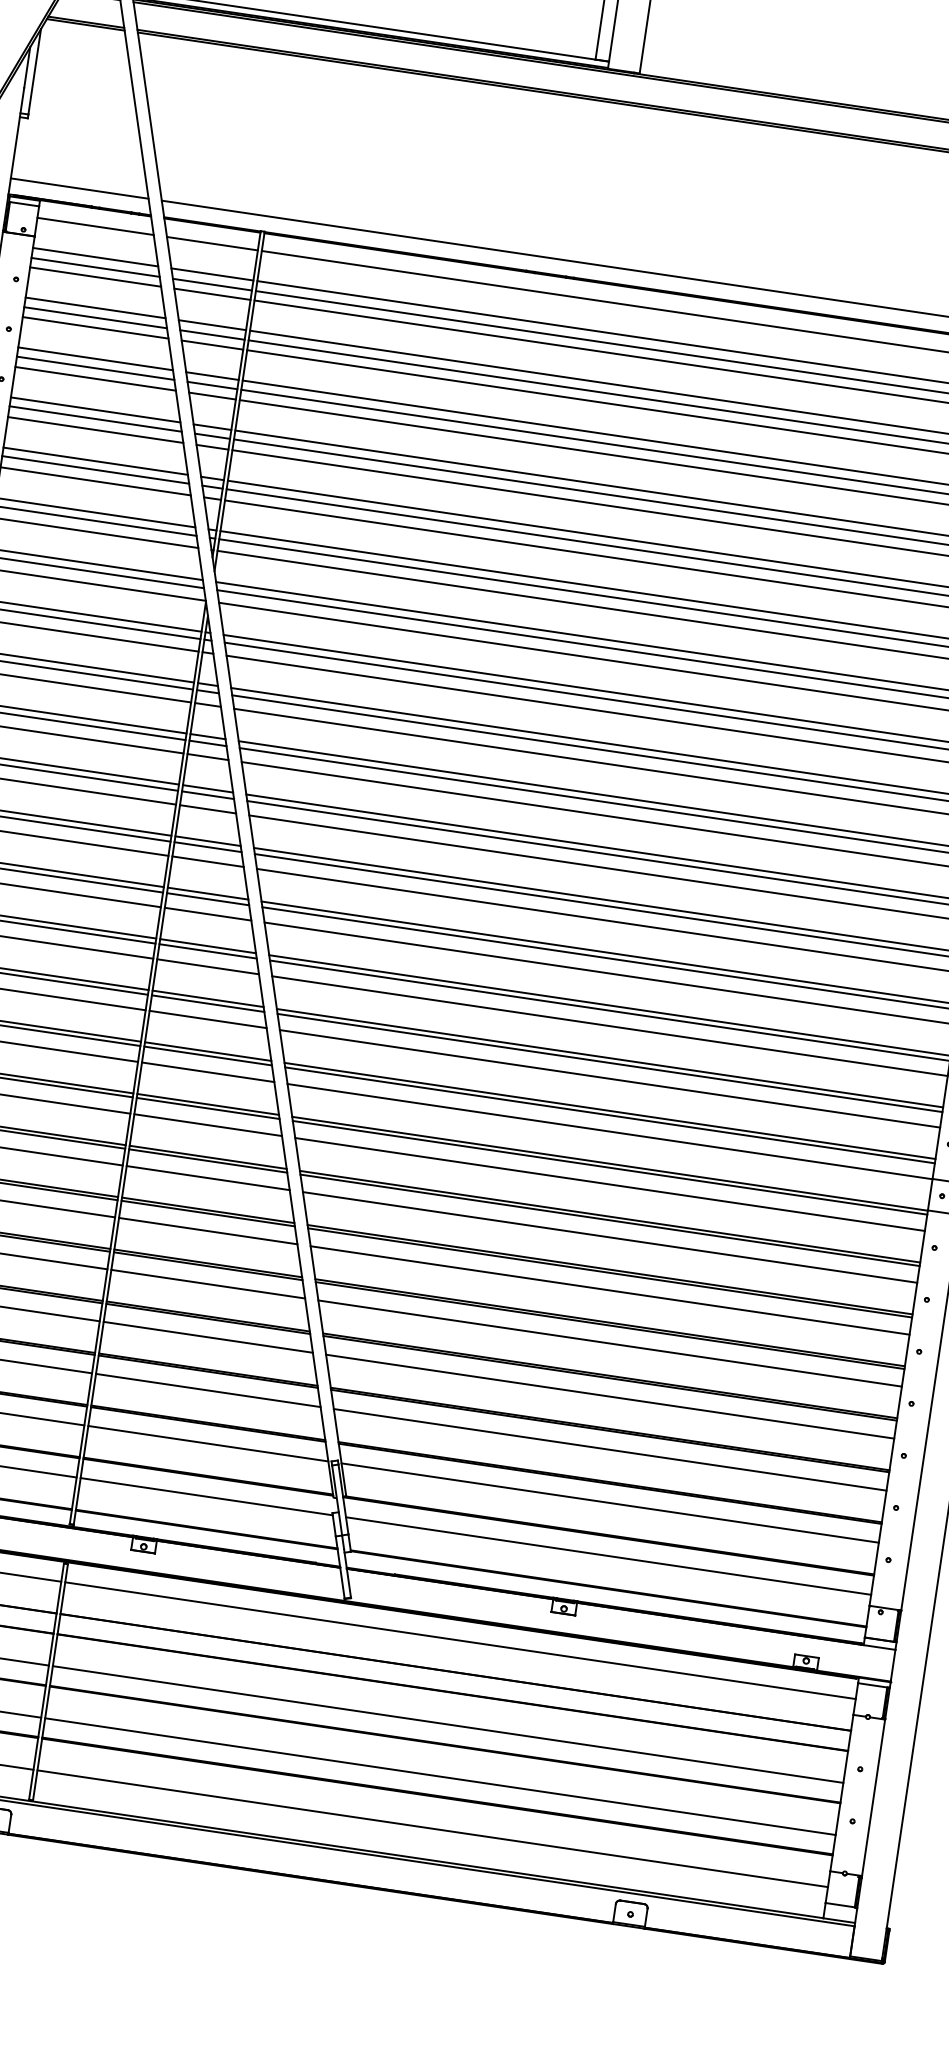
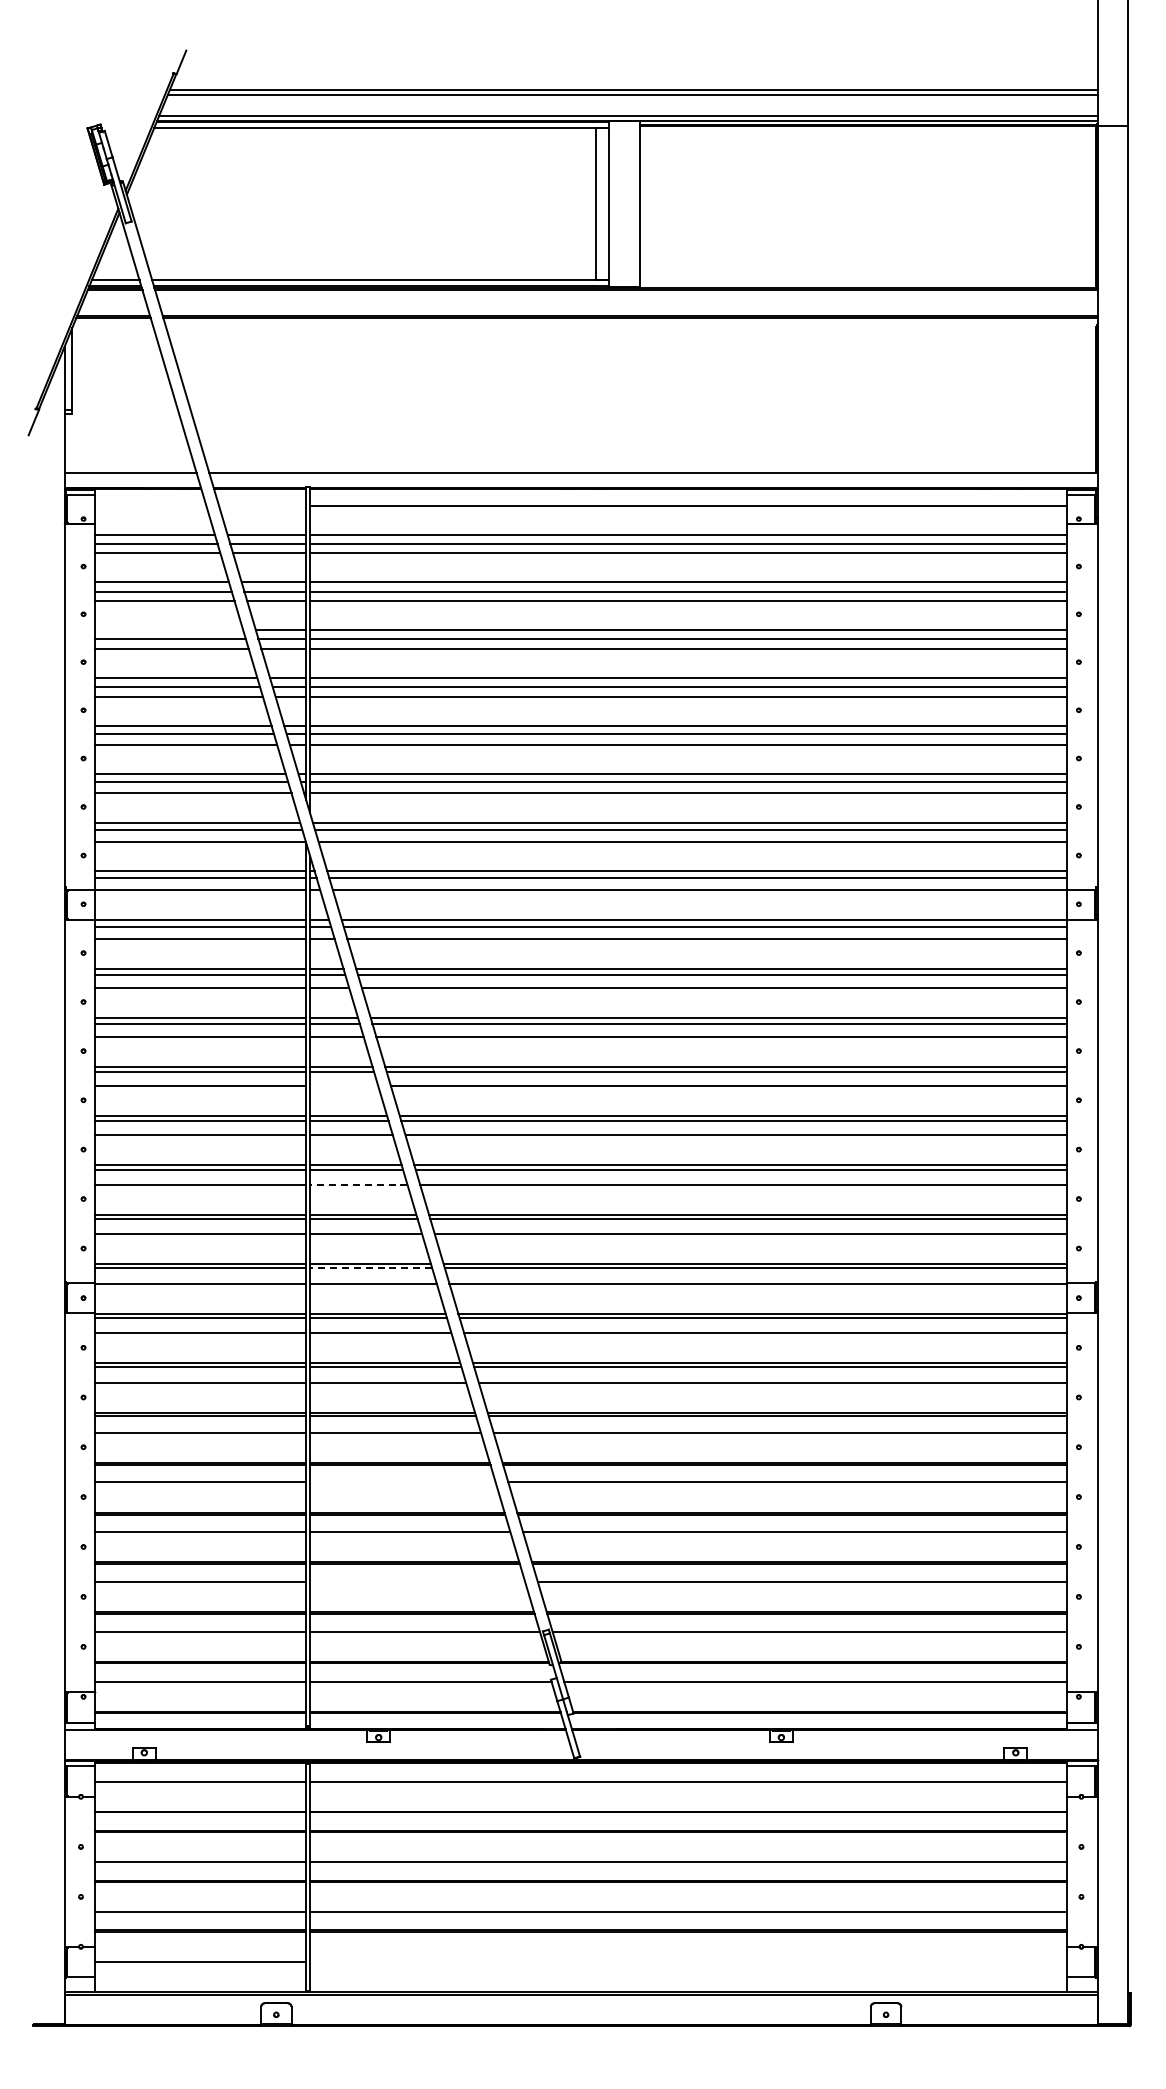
line: (95, 225) -> (150, 505), removed
line: (212, 243) -> (262, 505), removed
line: (95, 359) -> (168, 630), removed
line: (207, 862) -> (343, 1086), removed
line: (207, 966) -> (358, 1184), solid -> dashed
line: (207, 1056) -> (370, 1268), solid -> dashed
line: (207, 1284) -> (402, 1482), removed
line: (208, 1389) -> (417, 1581), removed
line: (432, 1828) -> (688, 1961), removed

